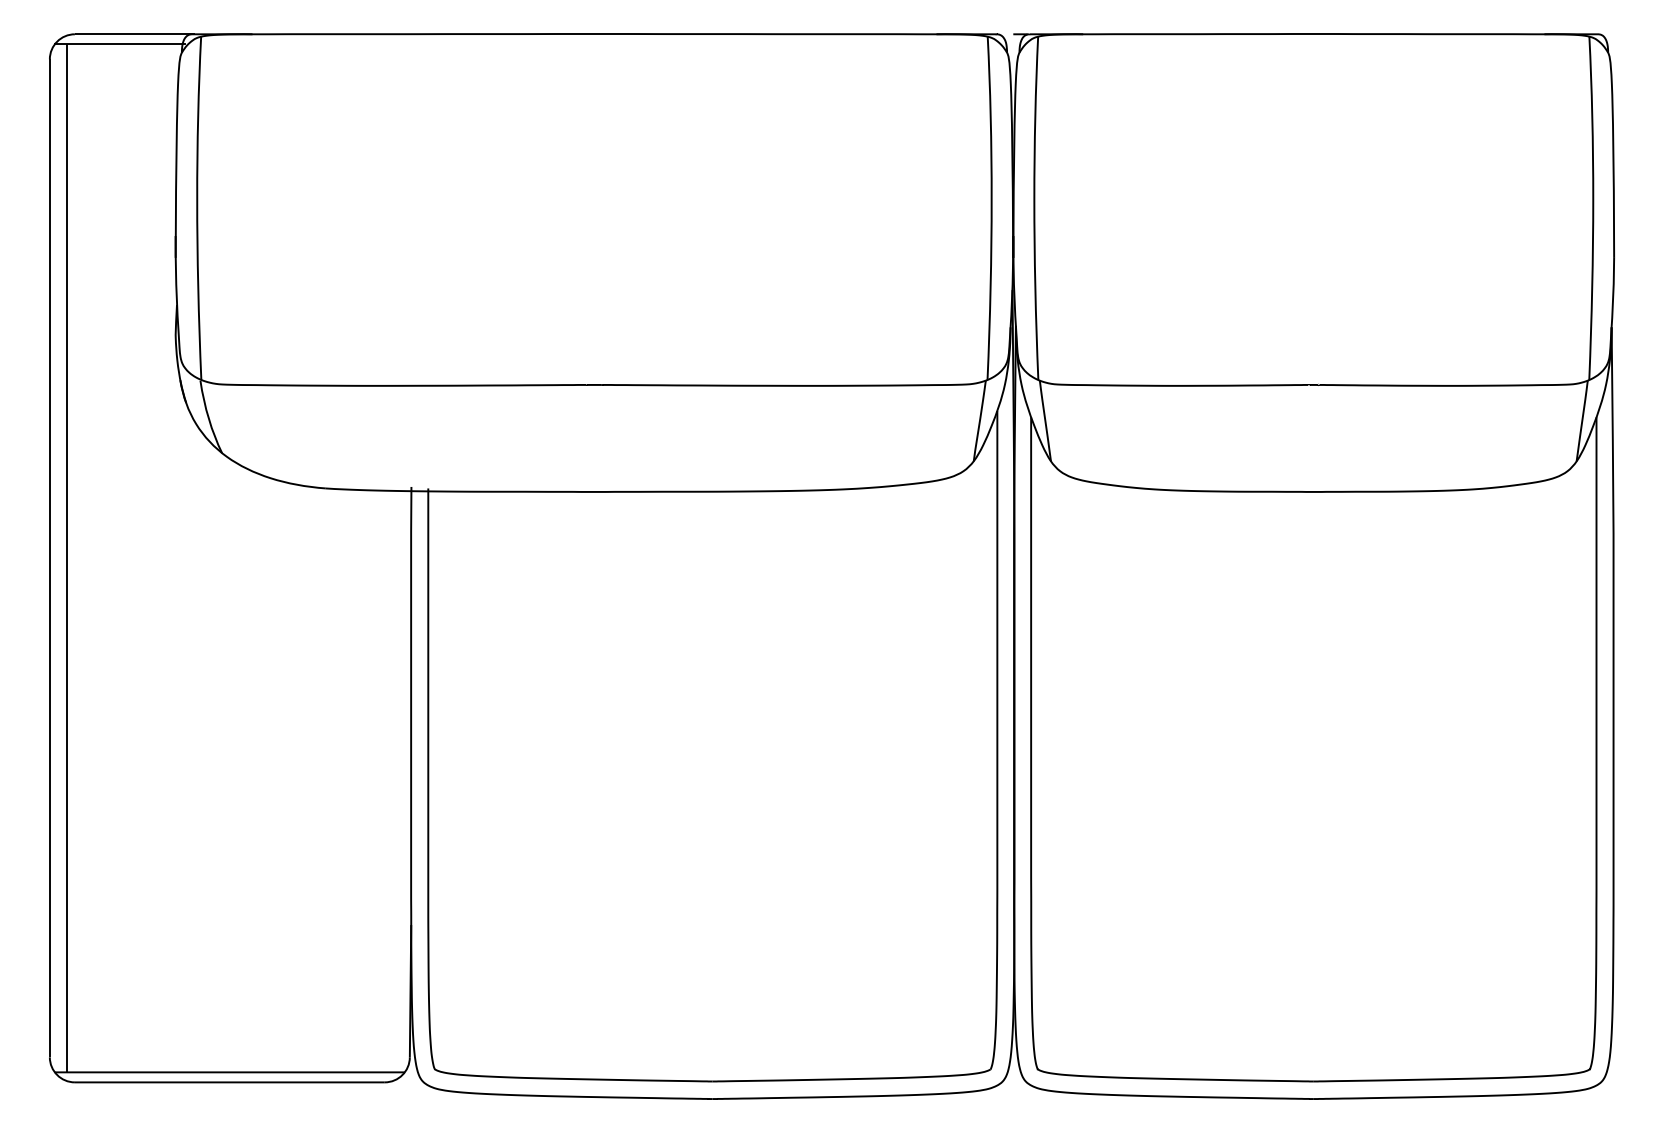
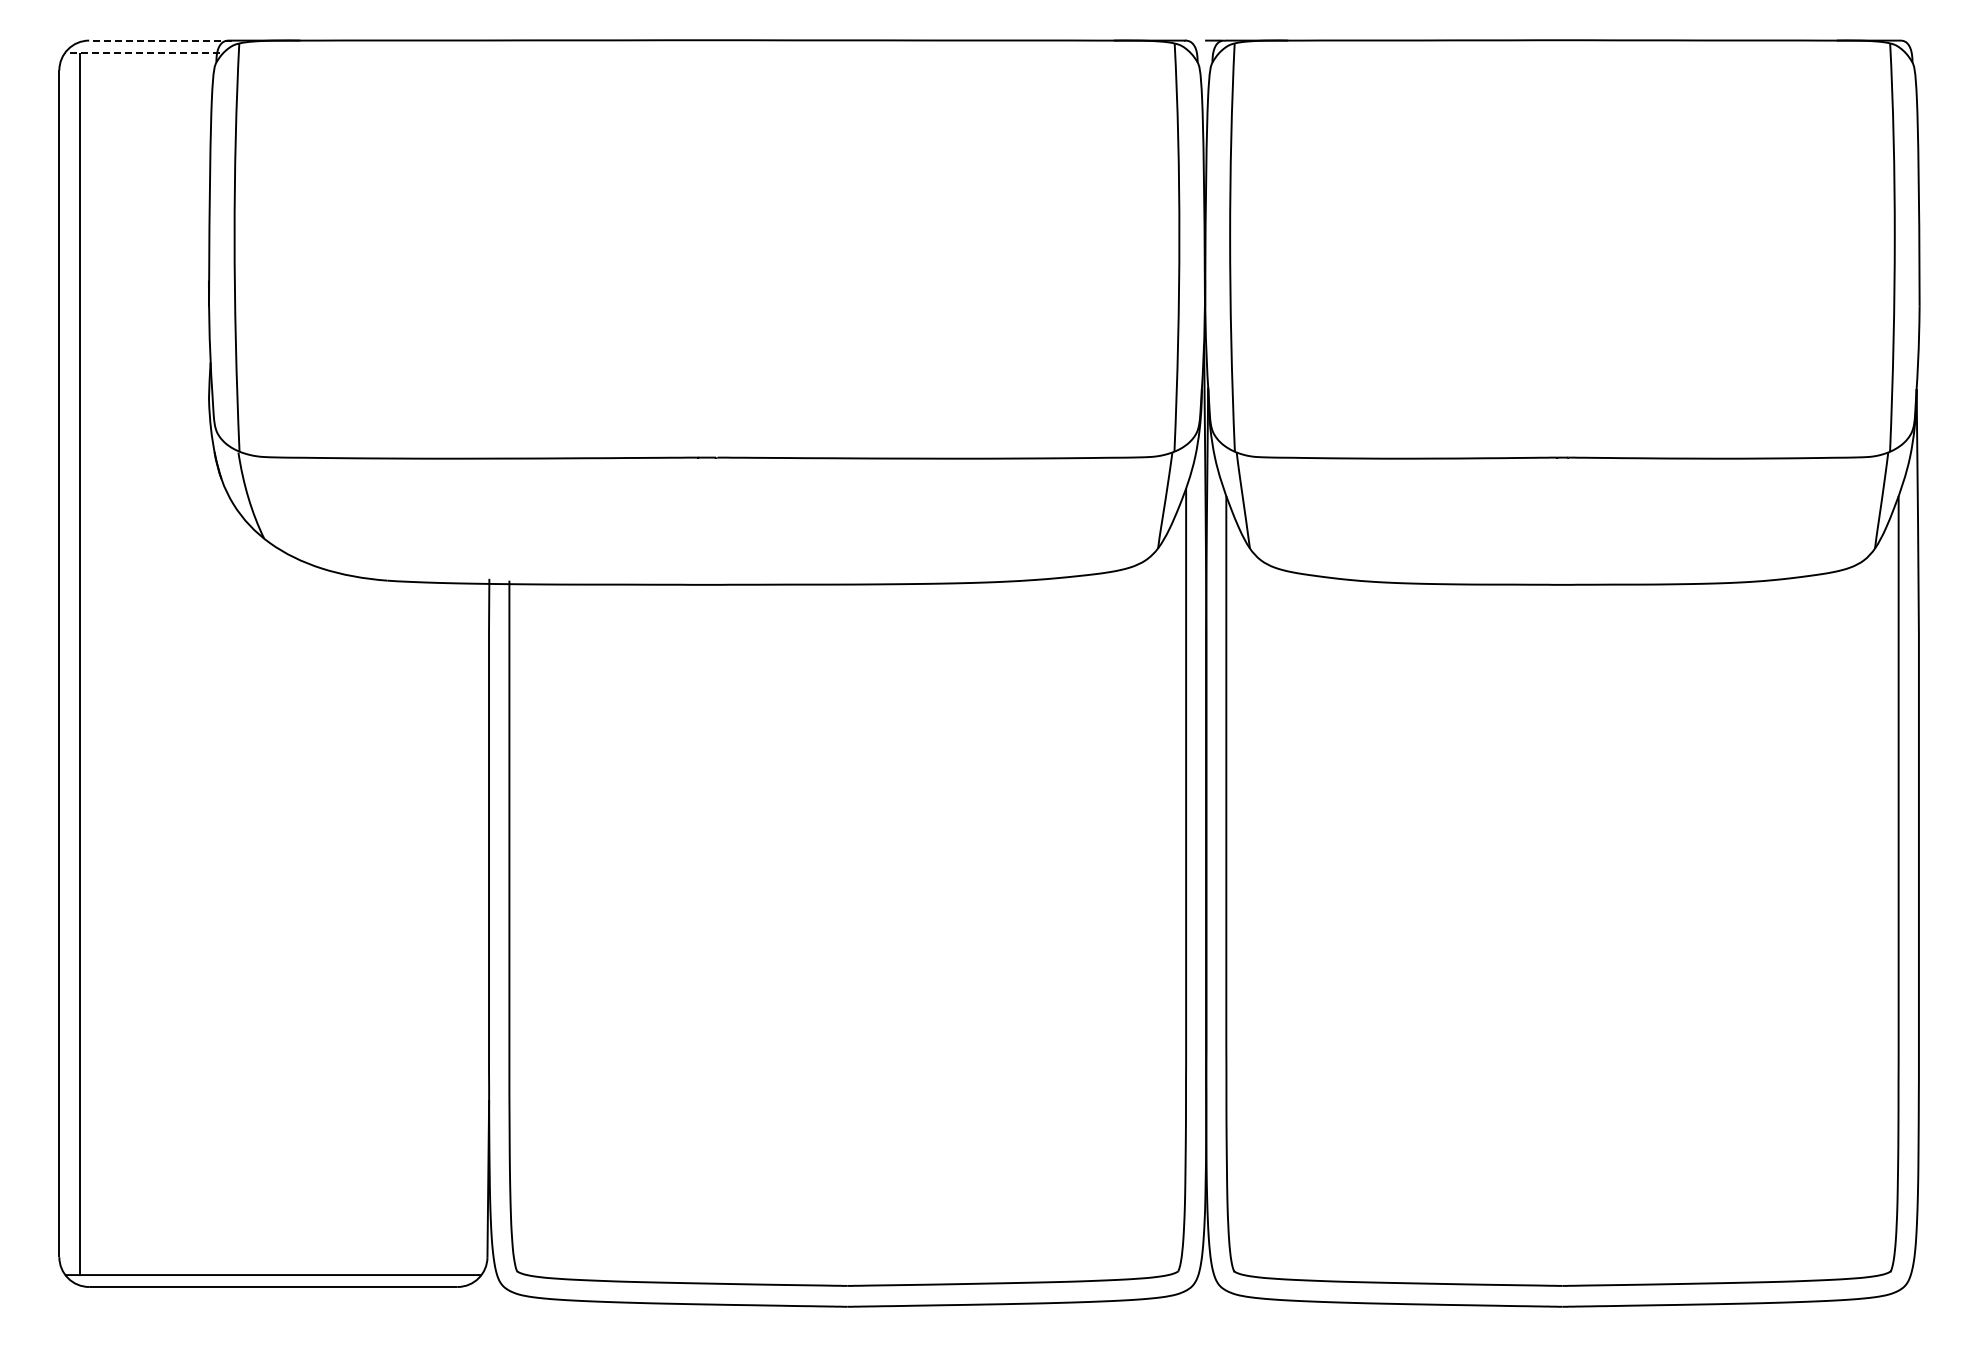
line: (134, 34) -> (159, 40), solid -> dashed
line: (119, 44) -> (142, 52), solid -> dashed

